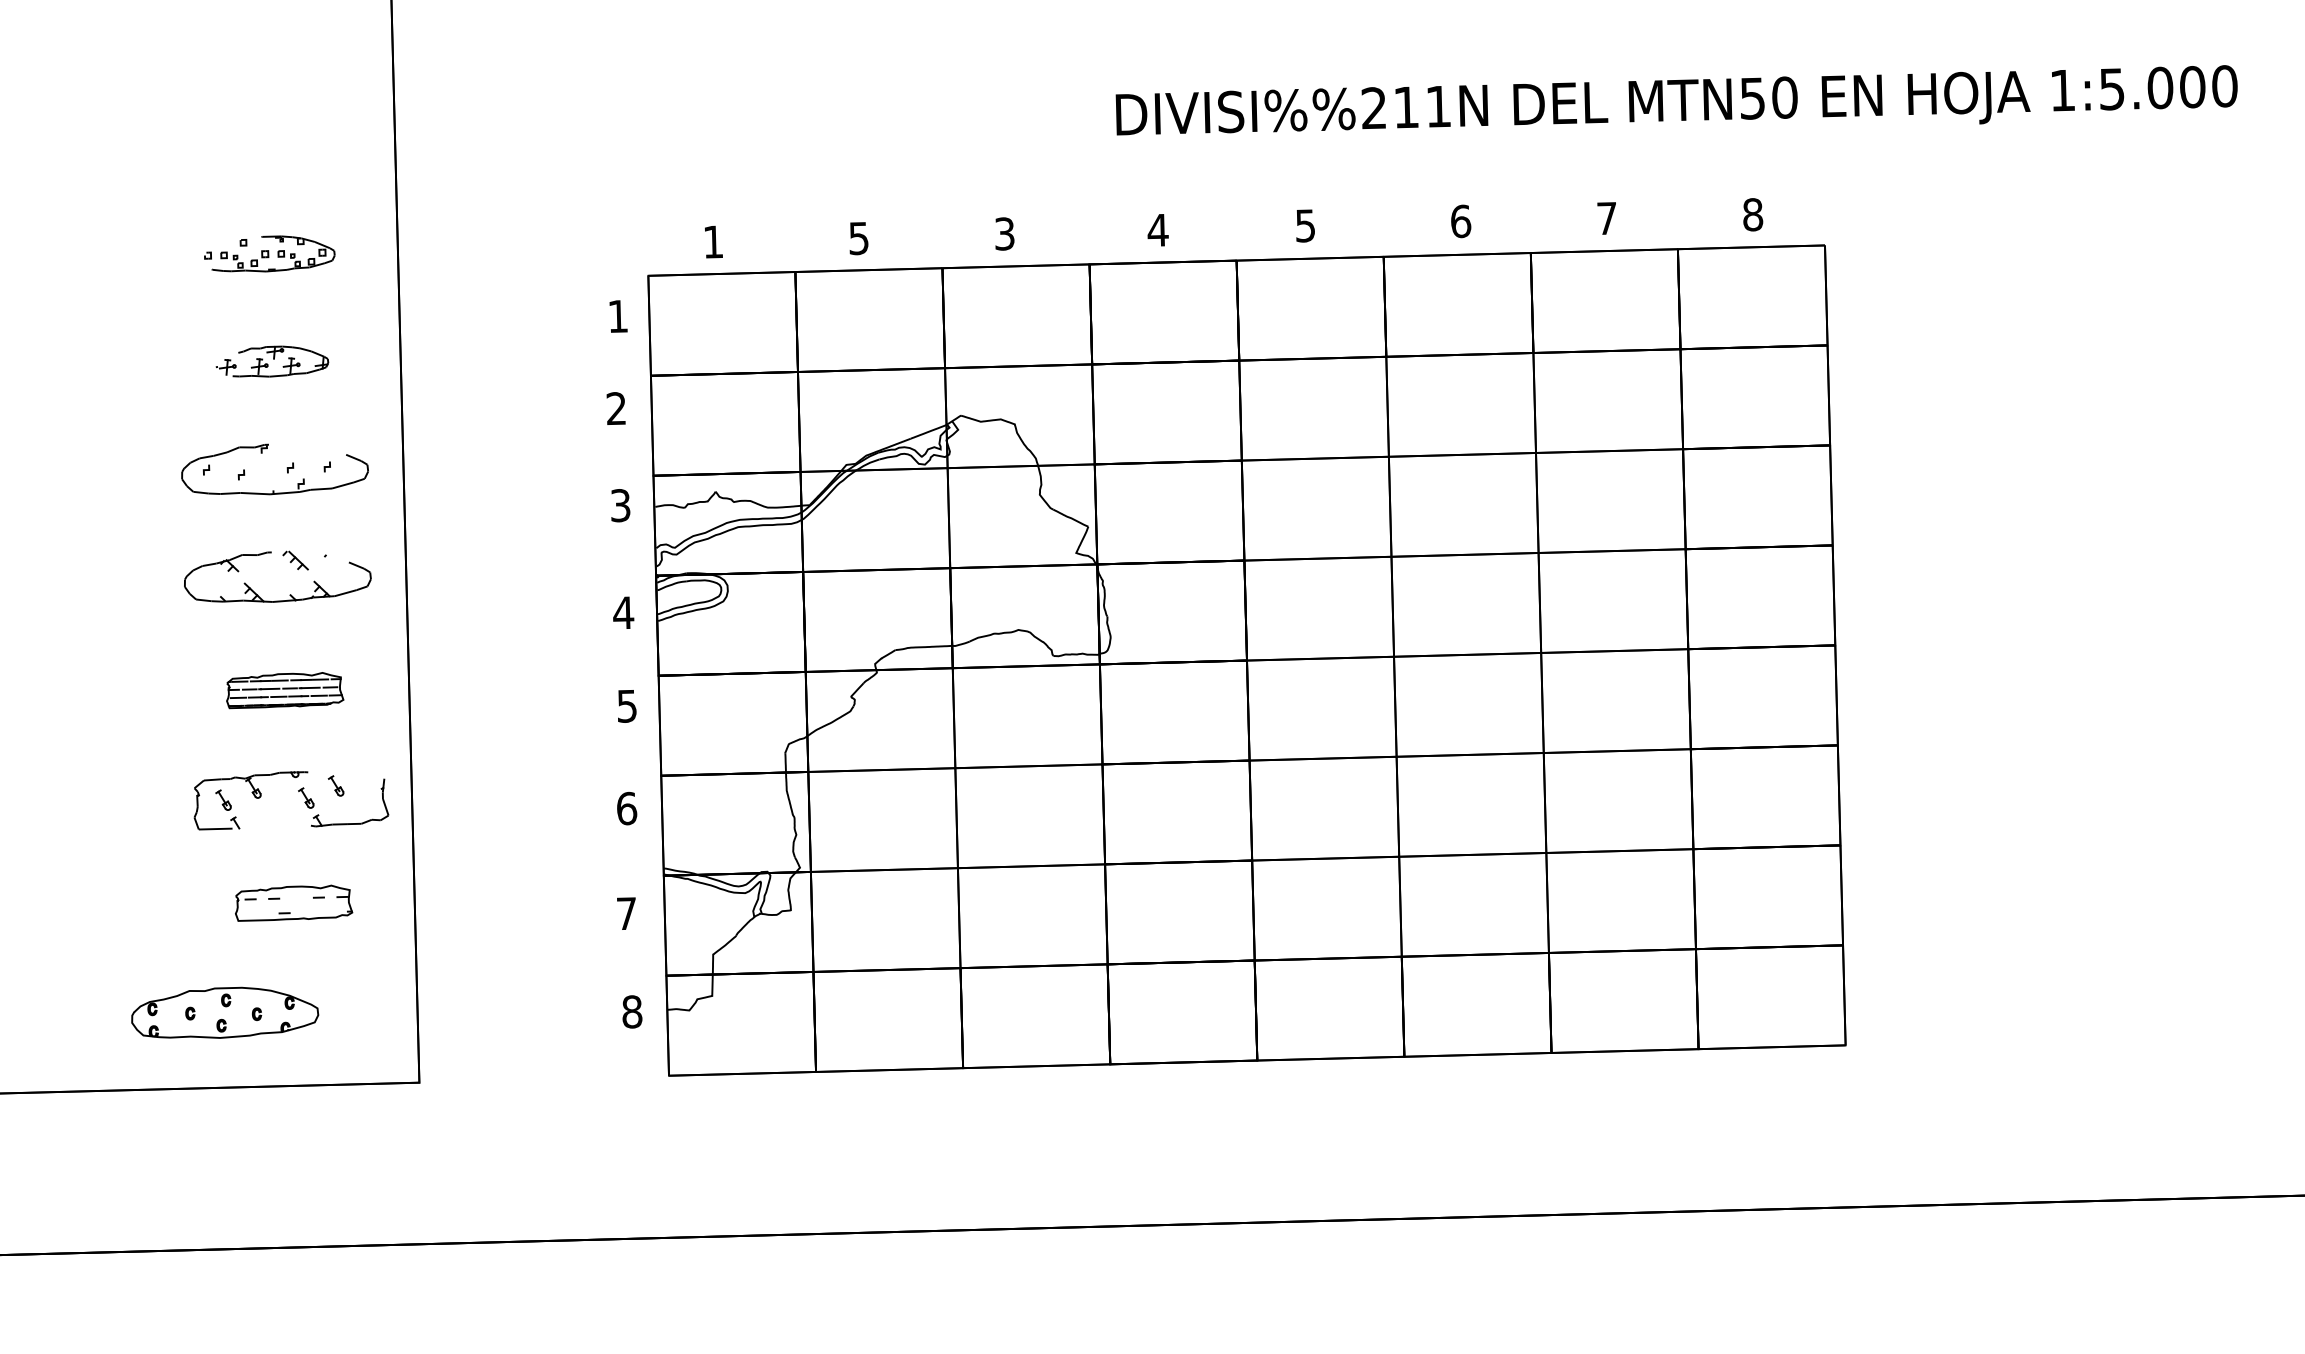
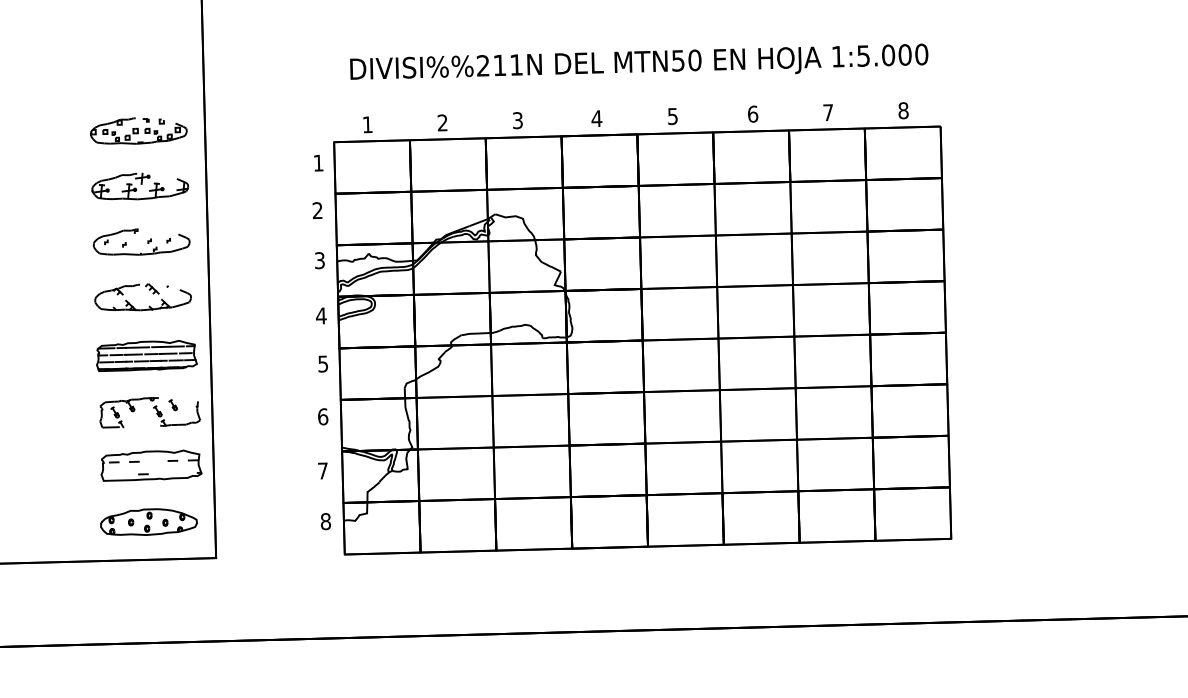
text: (1677, 99) -> (639, 61), moved
text: (858, 237) -> (442, 122), 5 -> 2
part: (268, 253) -> (138, 130), size x1.43
part: (272, 361) -> (140, 186), size x1.67
part: (284, 689) -> (146, 355), size x1.67
part: (294, 903) -> (151, 465), size x1.67
part: (224, 1011) -> (148, 521), moved

